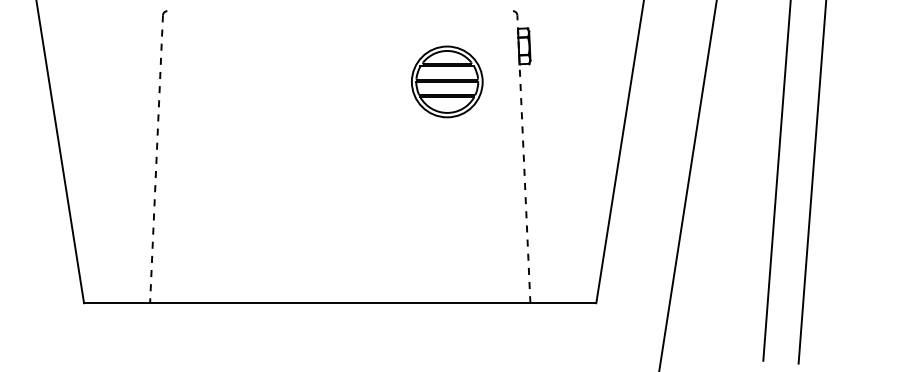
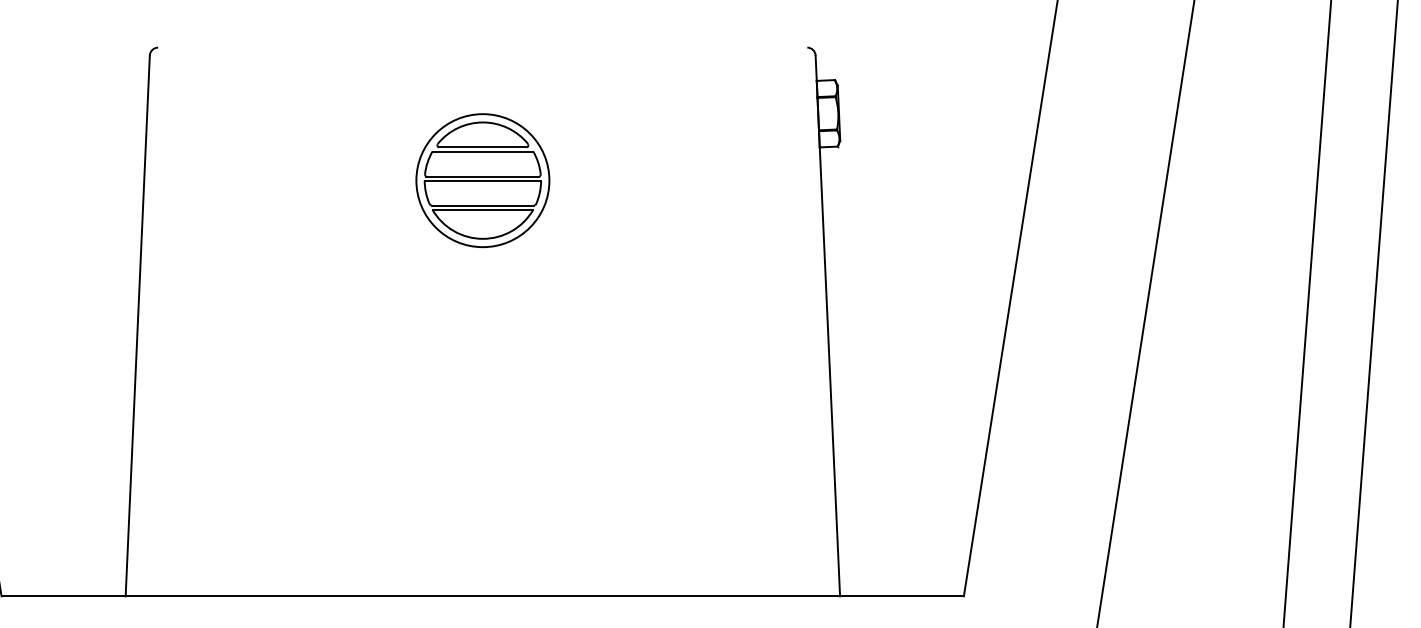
part: (447, 81) -> (483, 179), moved
line: (523, 158) -> (827, 324), dashed -> solid
line: (156, 159) -> (137, 326), dashed -> solid

